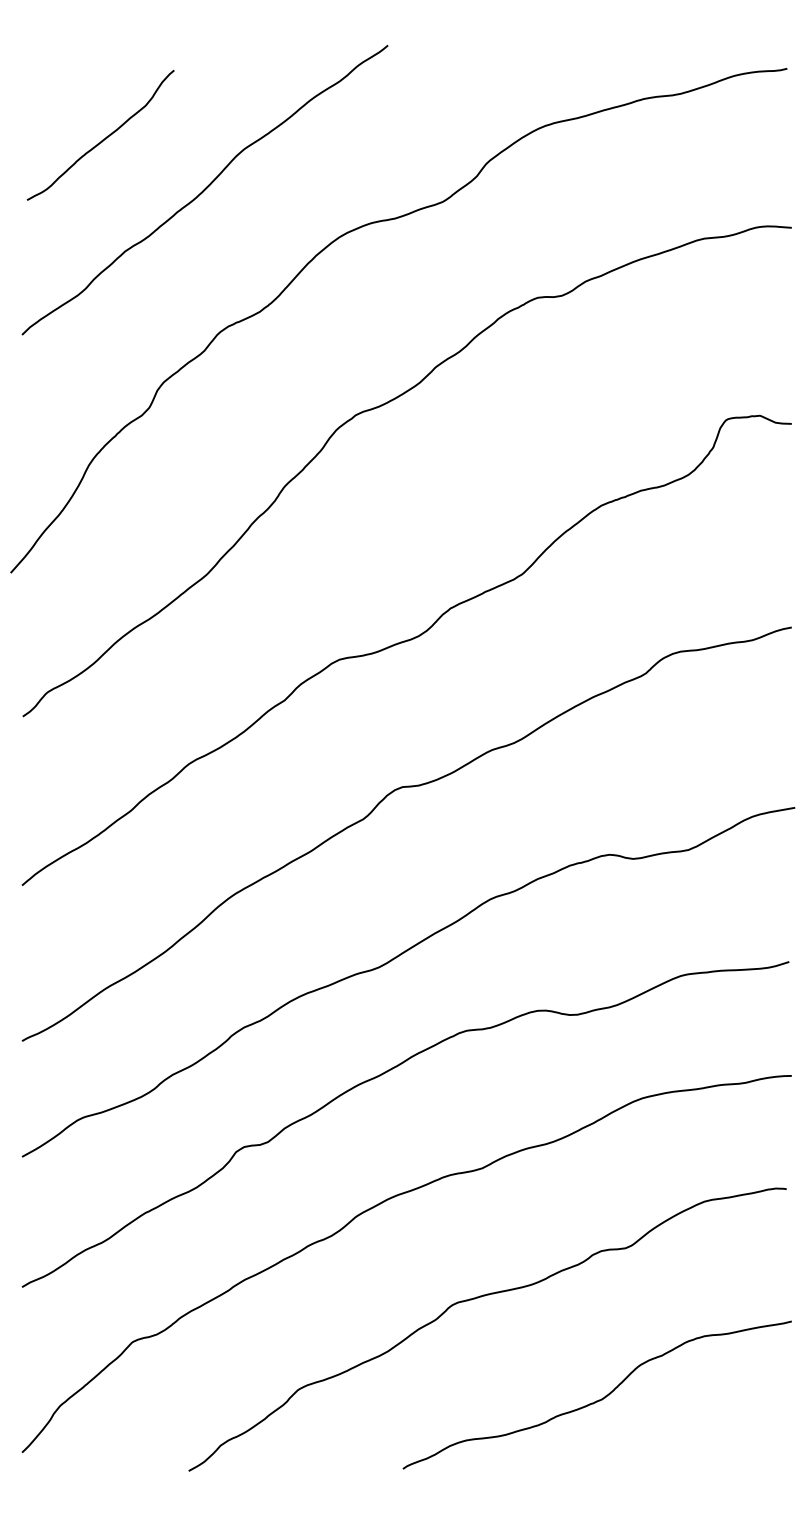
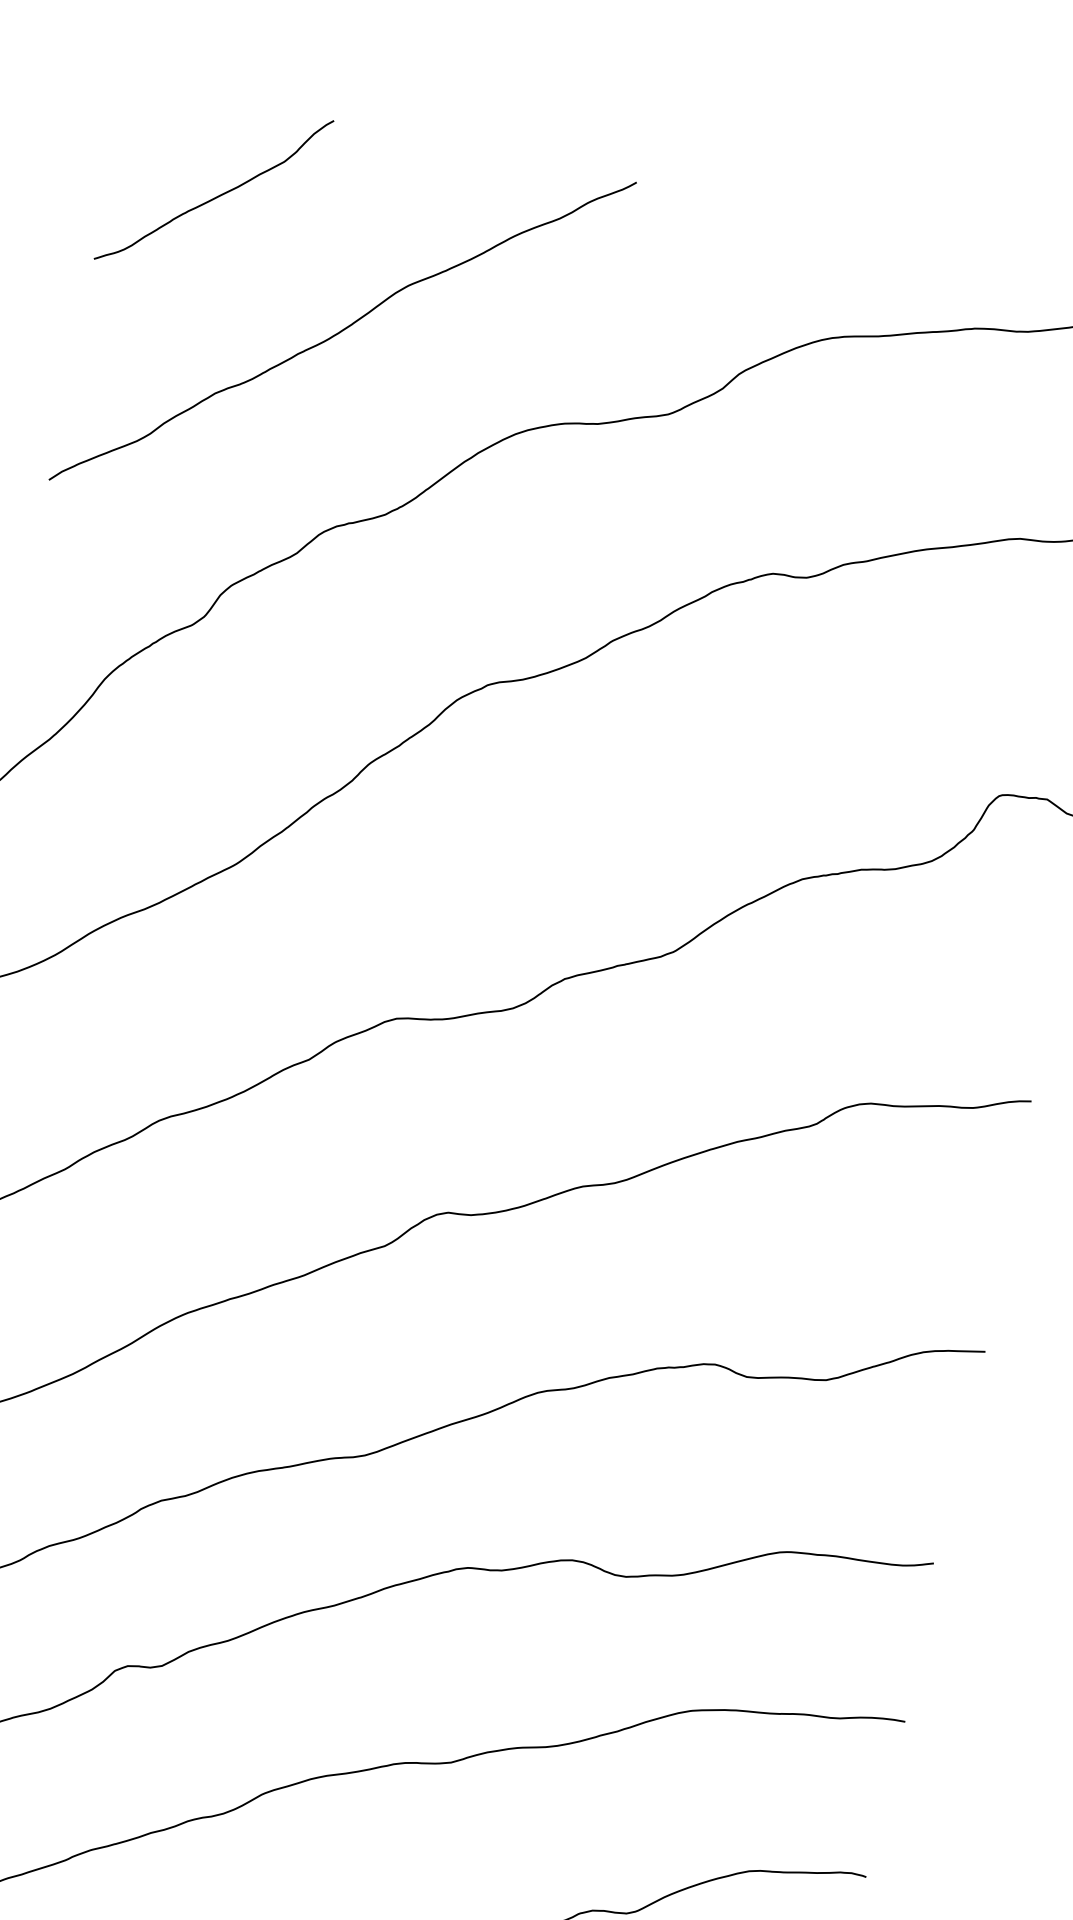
curve: (102, 139) -> (215, 196), moved

